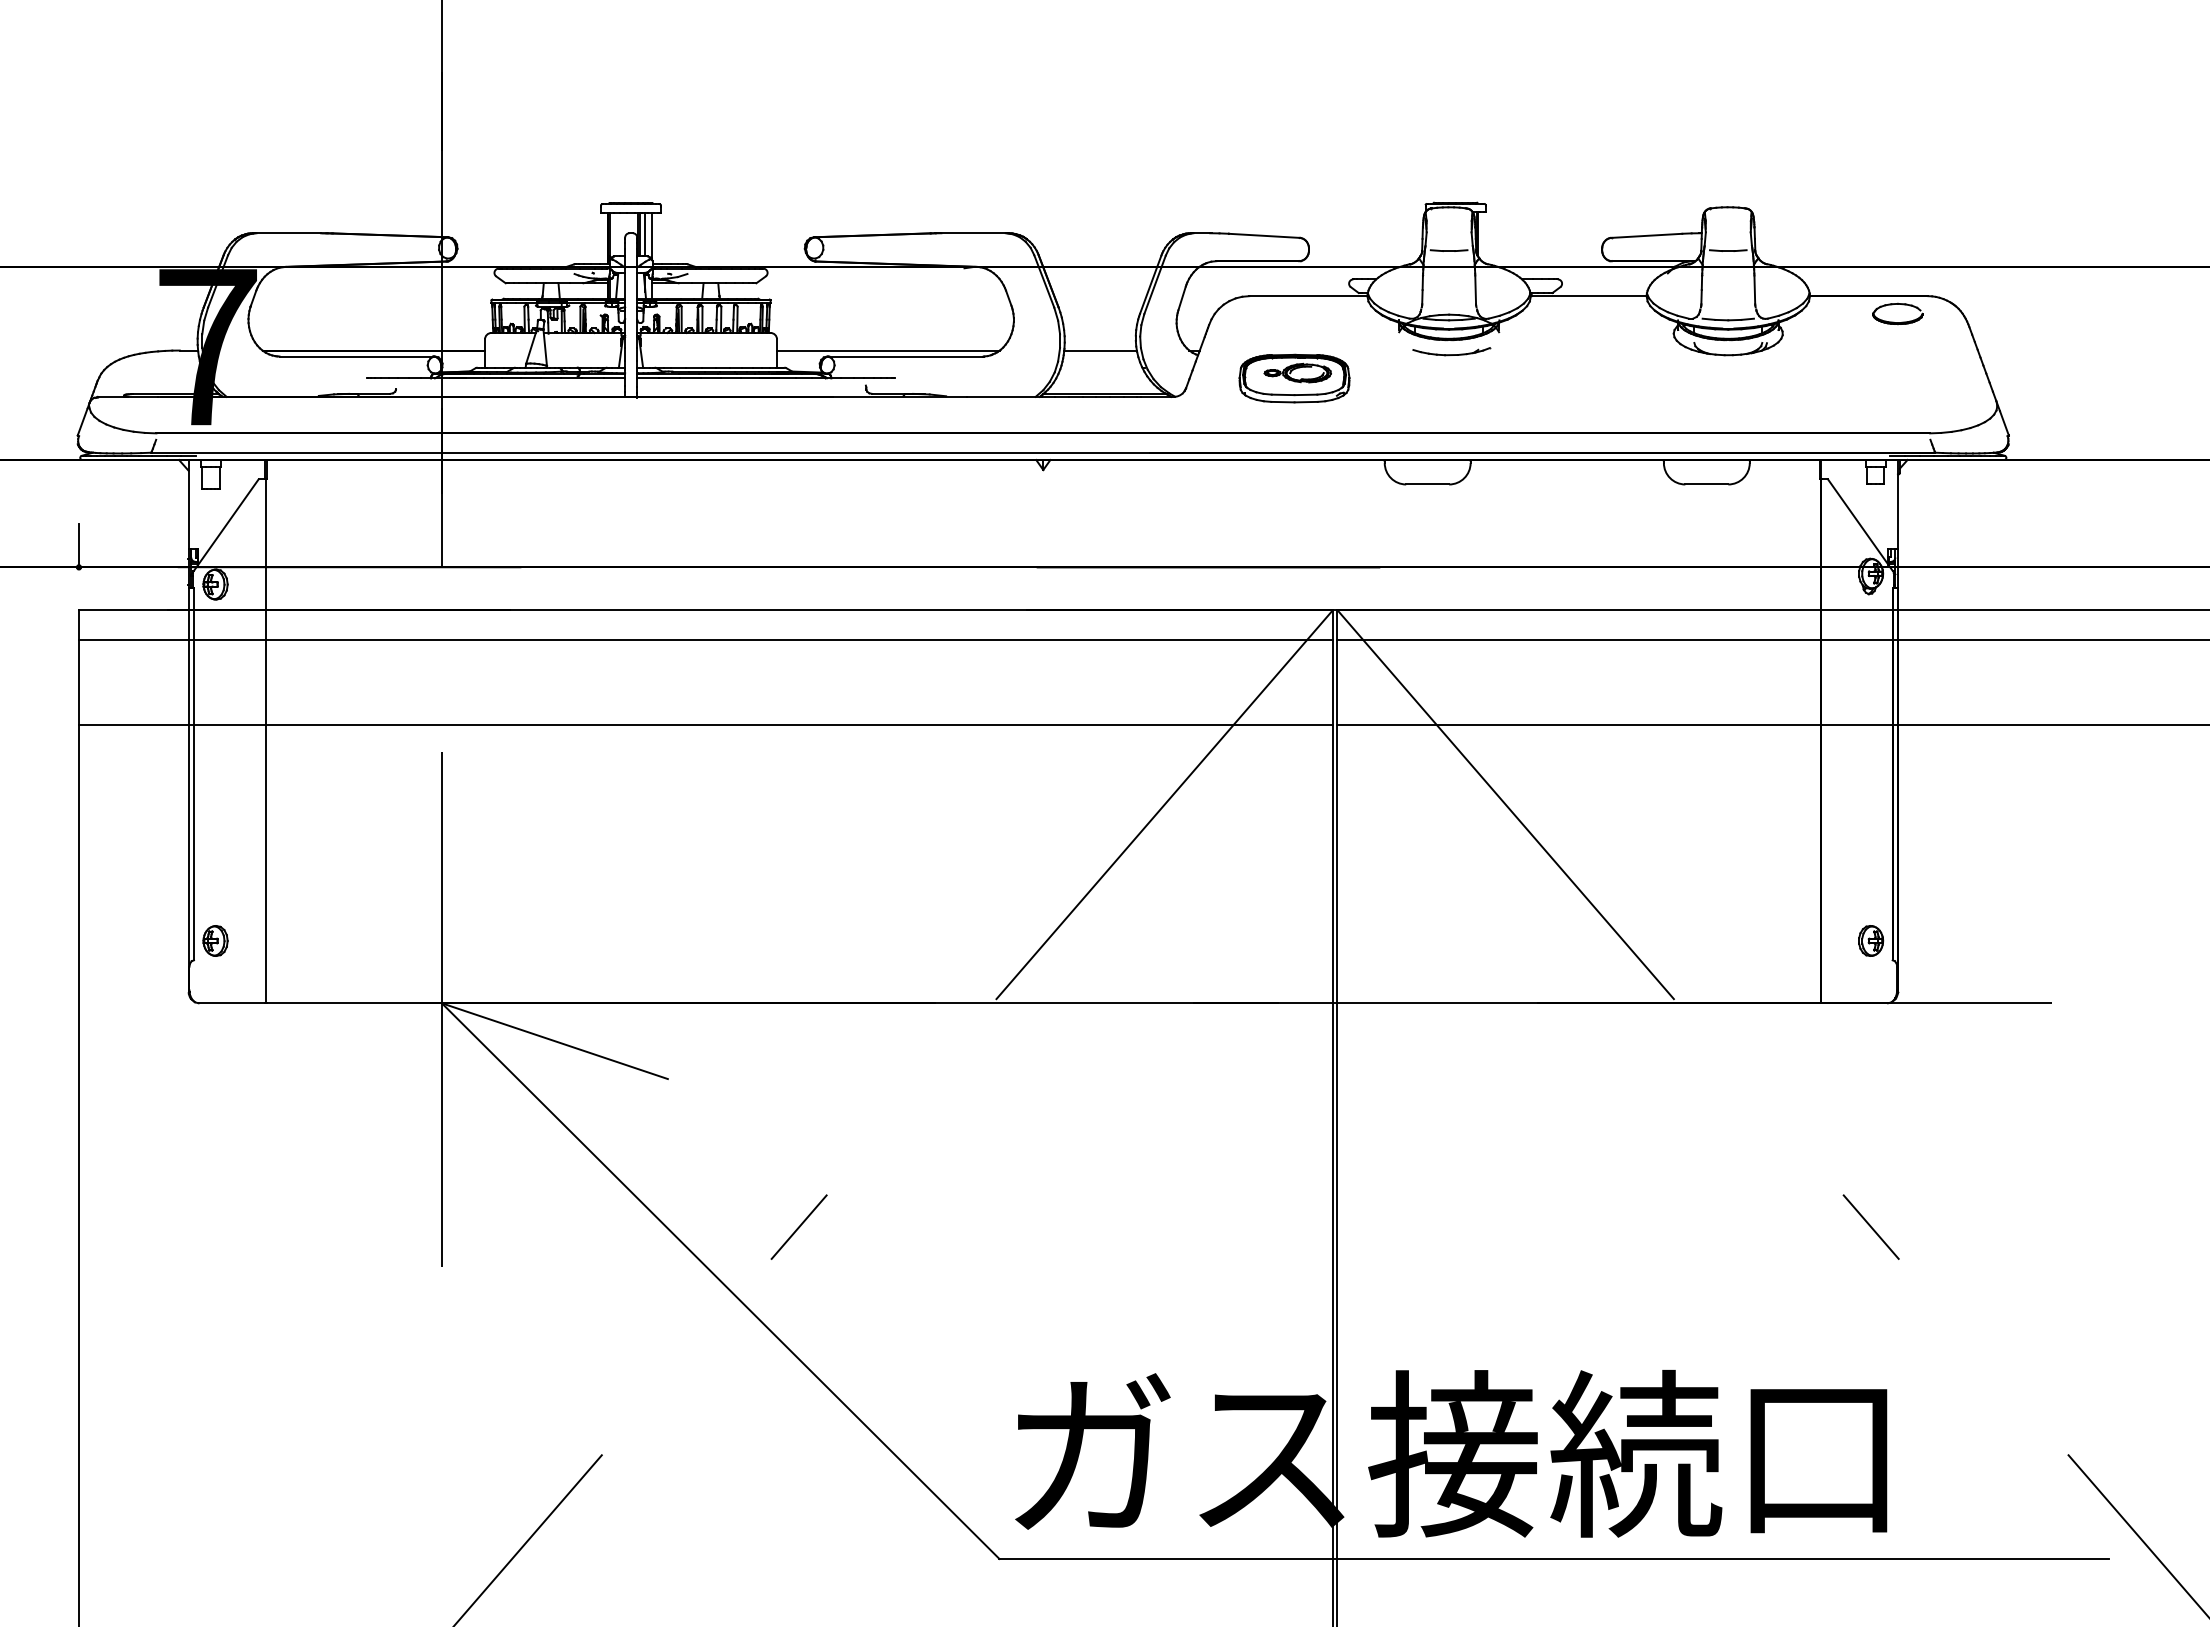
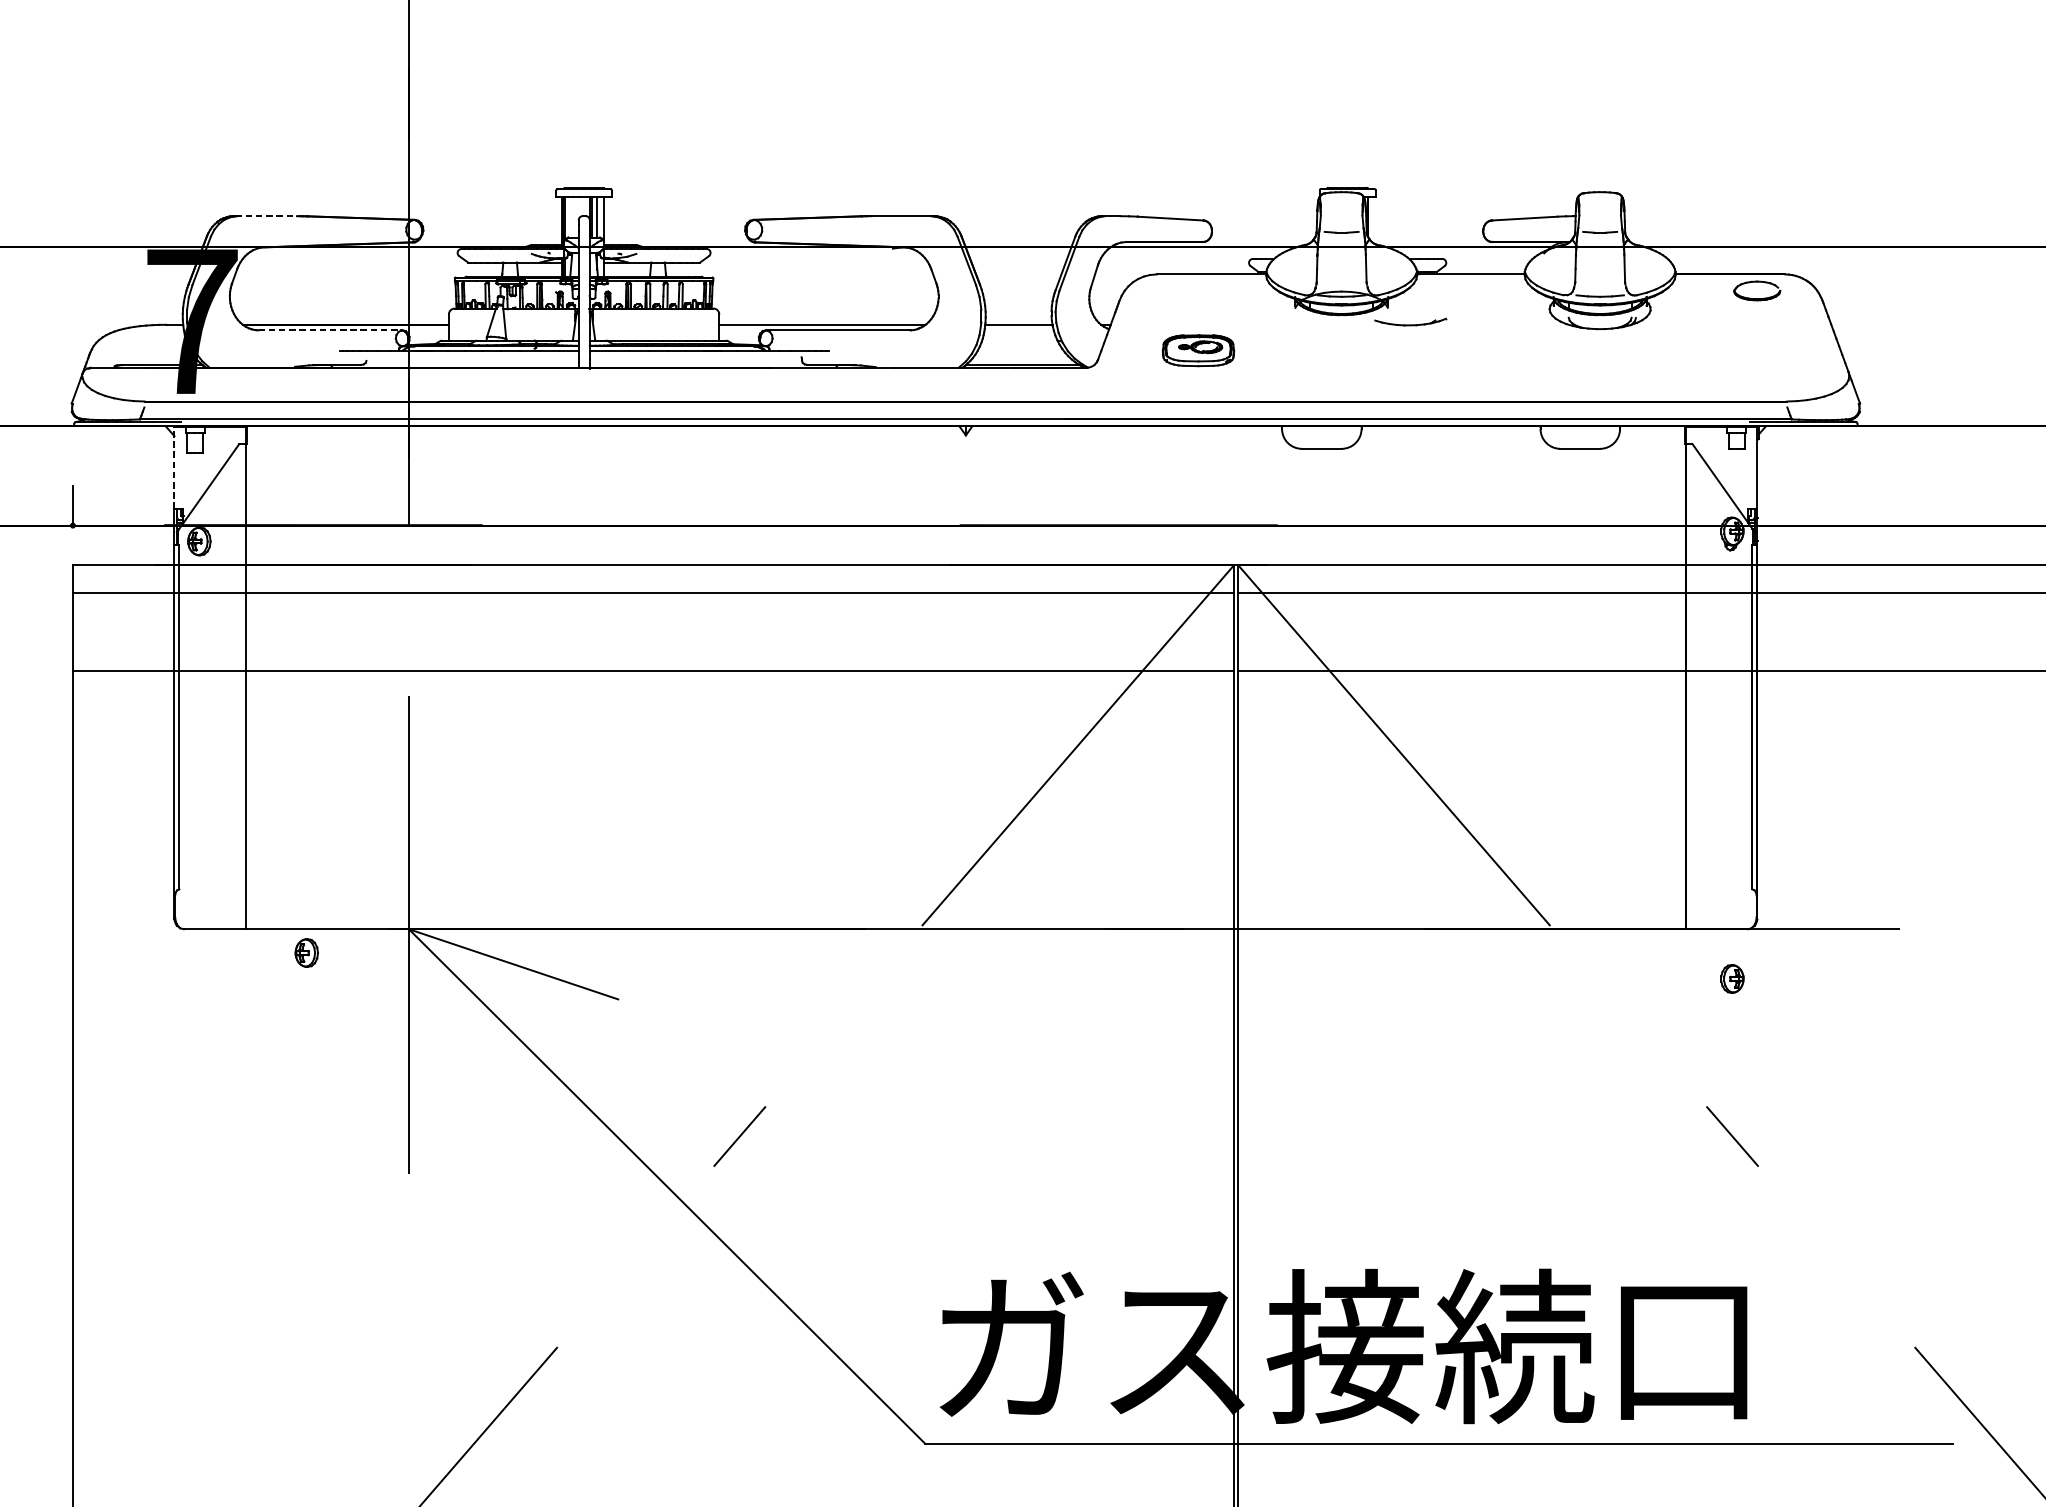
line: (288, 233) -> (266, 216), solid -> dashed
part: (1451, 351) -> (1410, 321), moved
line: (356, 356) -> (329, 330), solid -> dashed
part: (1294, 378) -> (1198, 350), size x0.7
line: (188, 504) -> (174, 467), solid -> dashed
part: (215, 940) -> (306, 952), moved
part: (1871, 940) -> (1732, 978), moved

